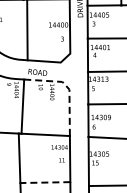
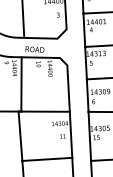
line: (68, 88) -> (66, 64), dashed -> solid
line: (45, 182) -> (47, 159), dashed -> solid

